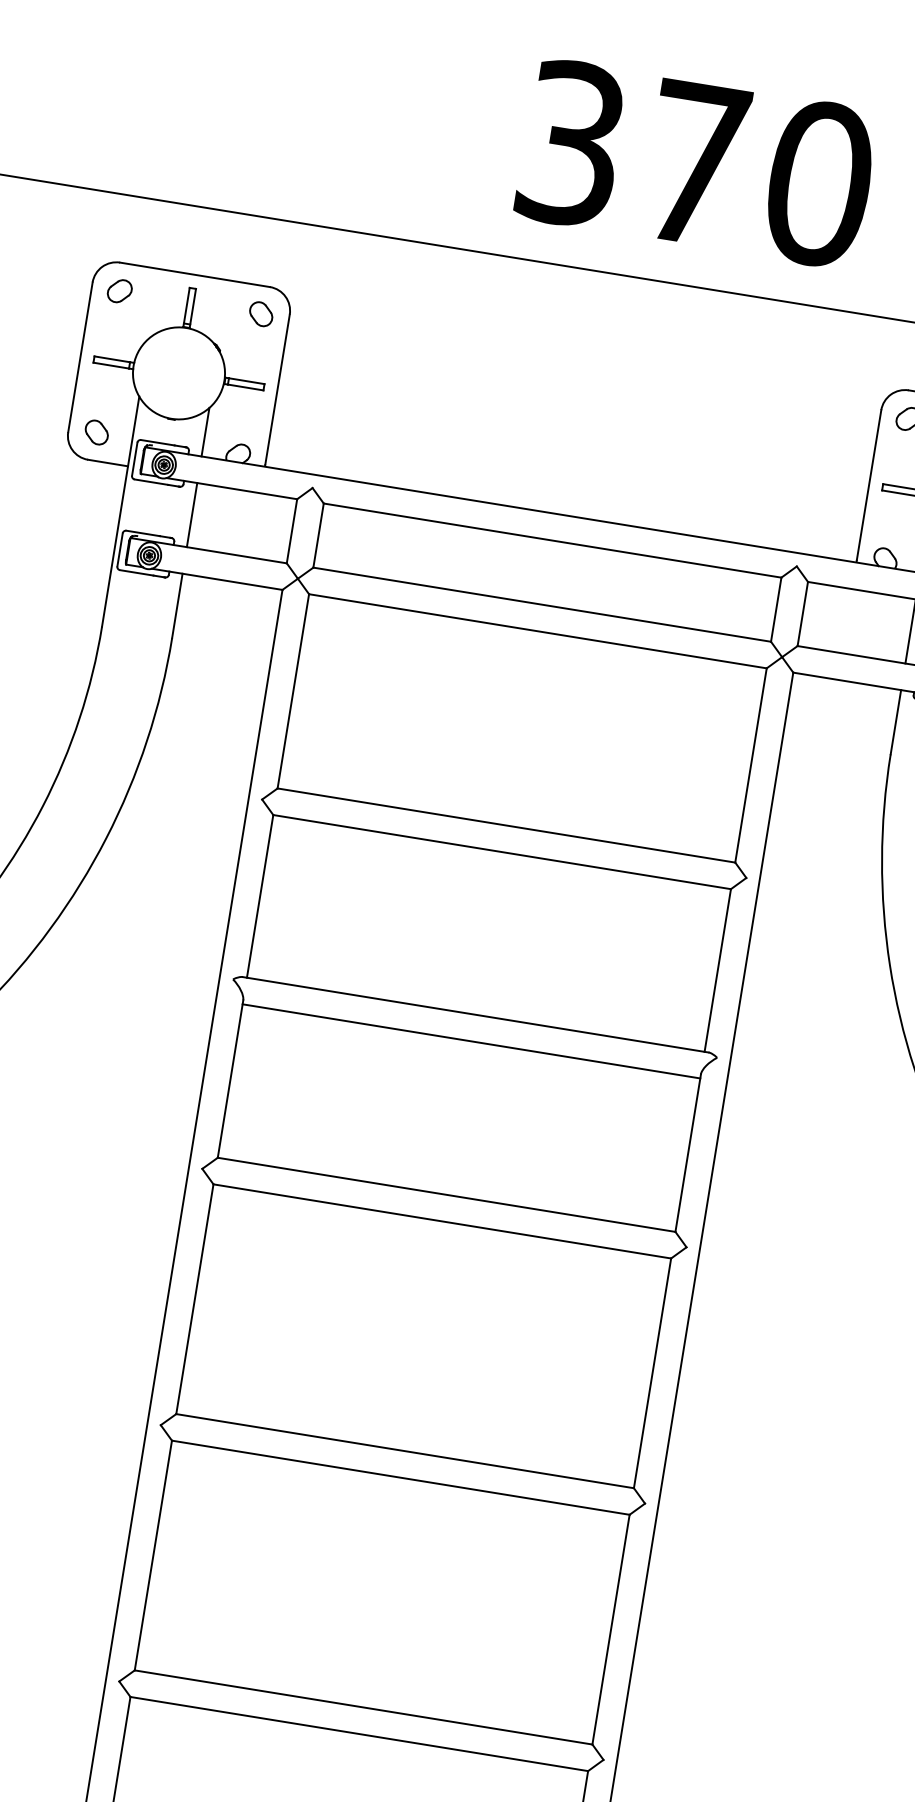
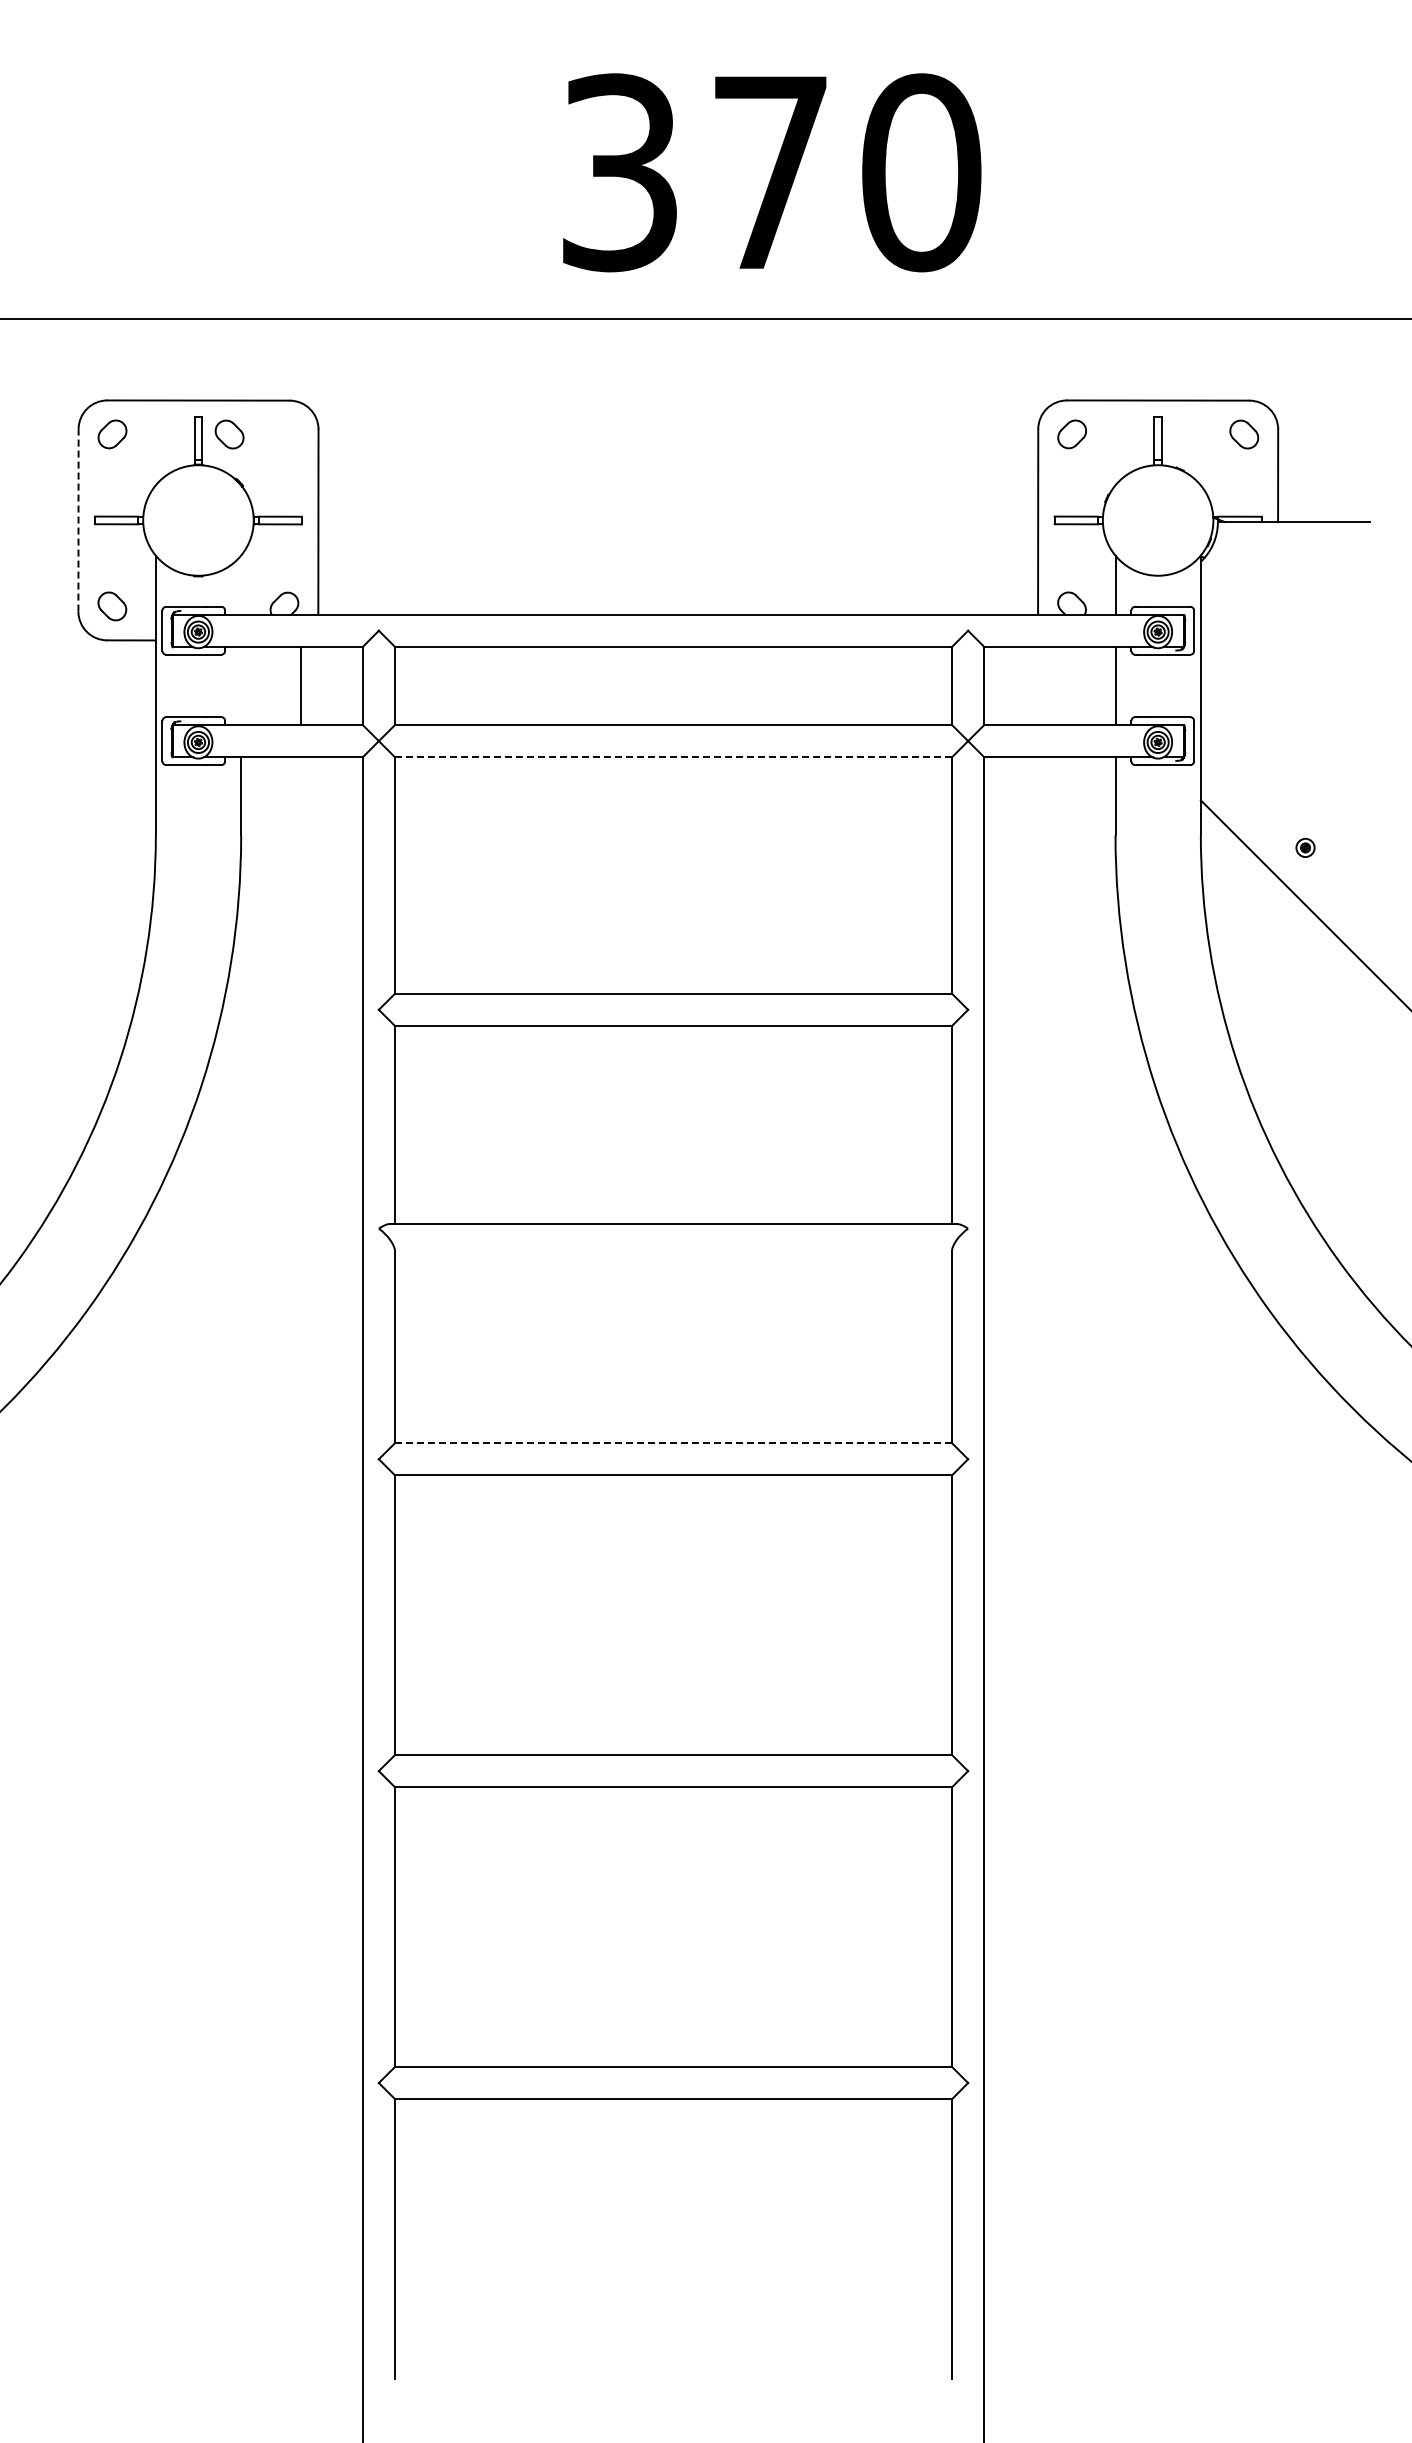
part: (261, 314) -> (229, 434), moved
line: (80, 356) -> (78, 519), solid -> dashed
line: (205, 431) -> (241, 584), removed
line: (192, 514) -> (301, 685), moved
line: (537, 631) -> (673, 757), solid -> dashed
line: (471, 1041) -> (673, 1256), removed
line: (446, 1195) -> (673, 1443), solid -> dashed

